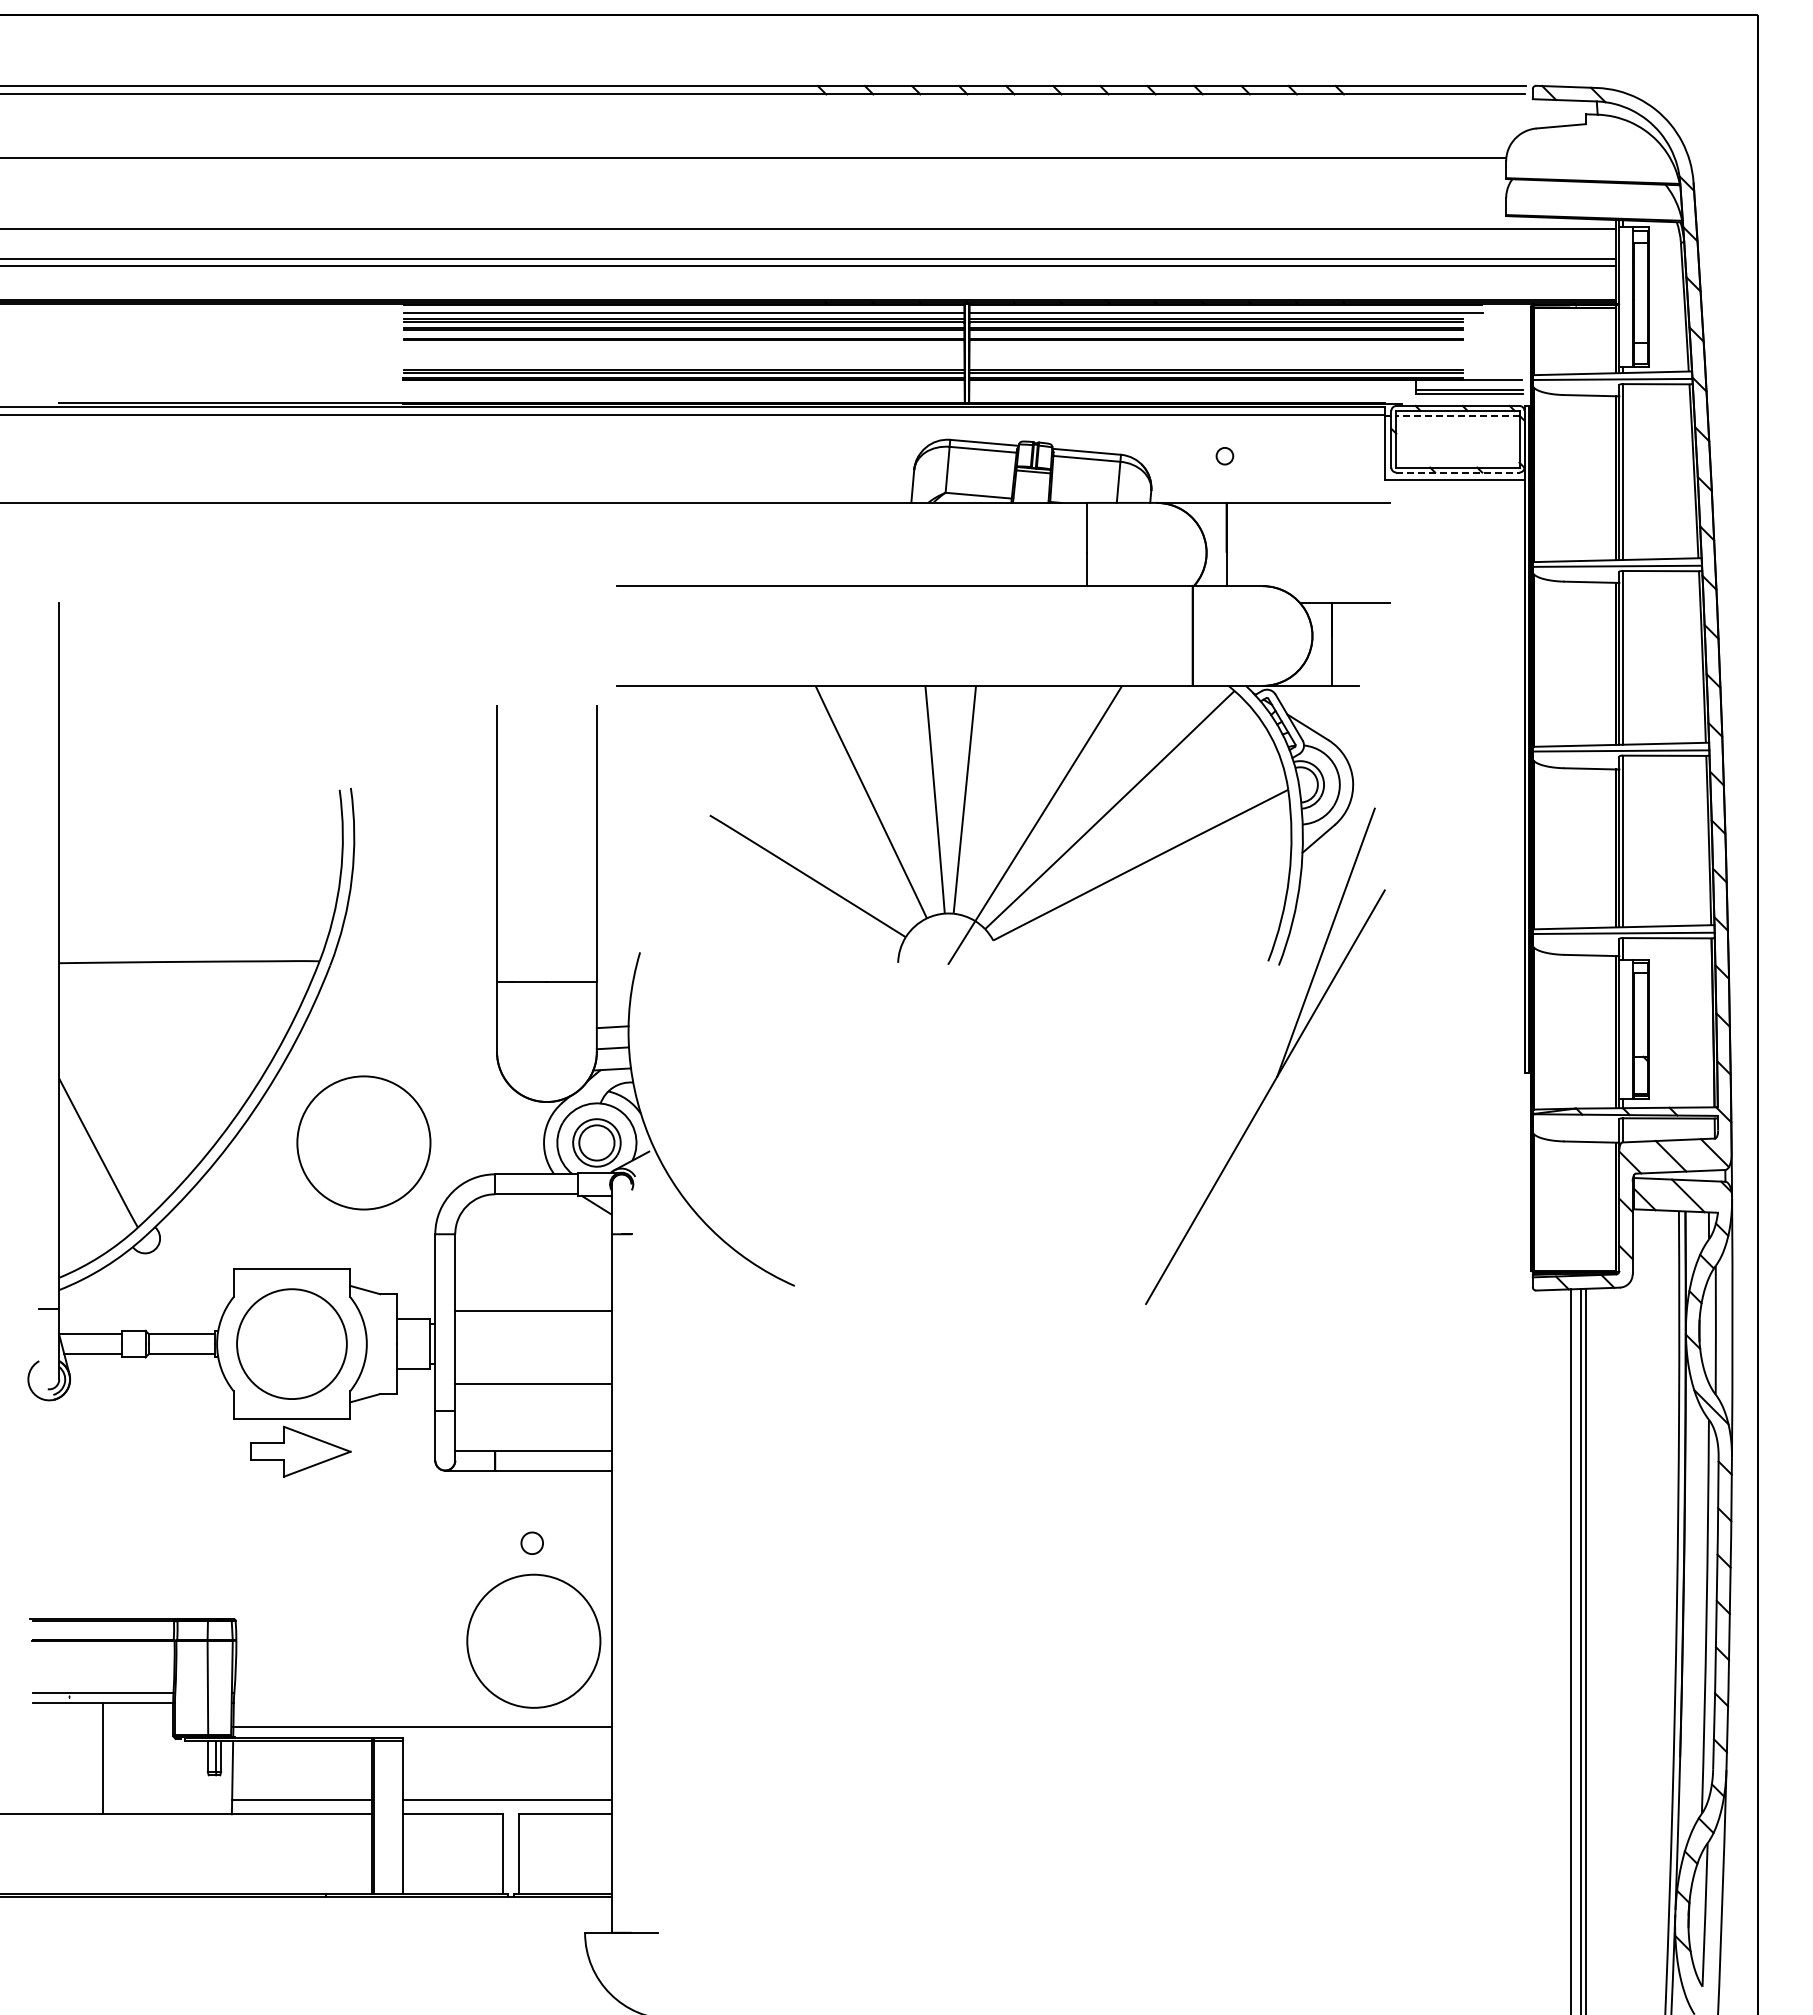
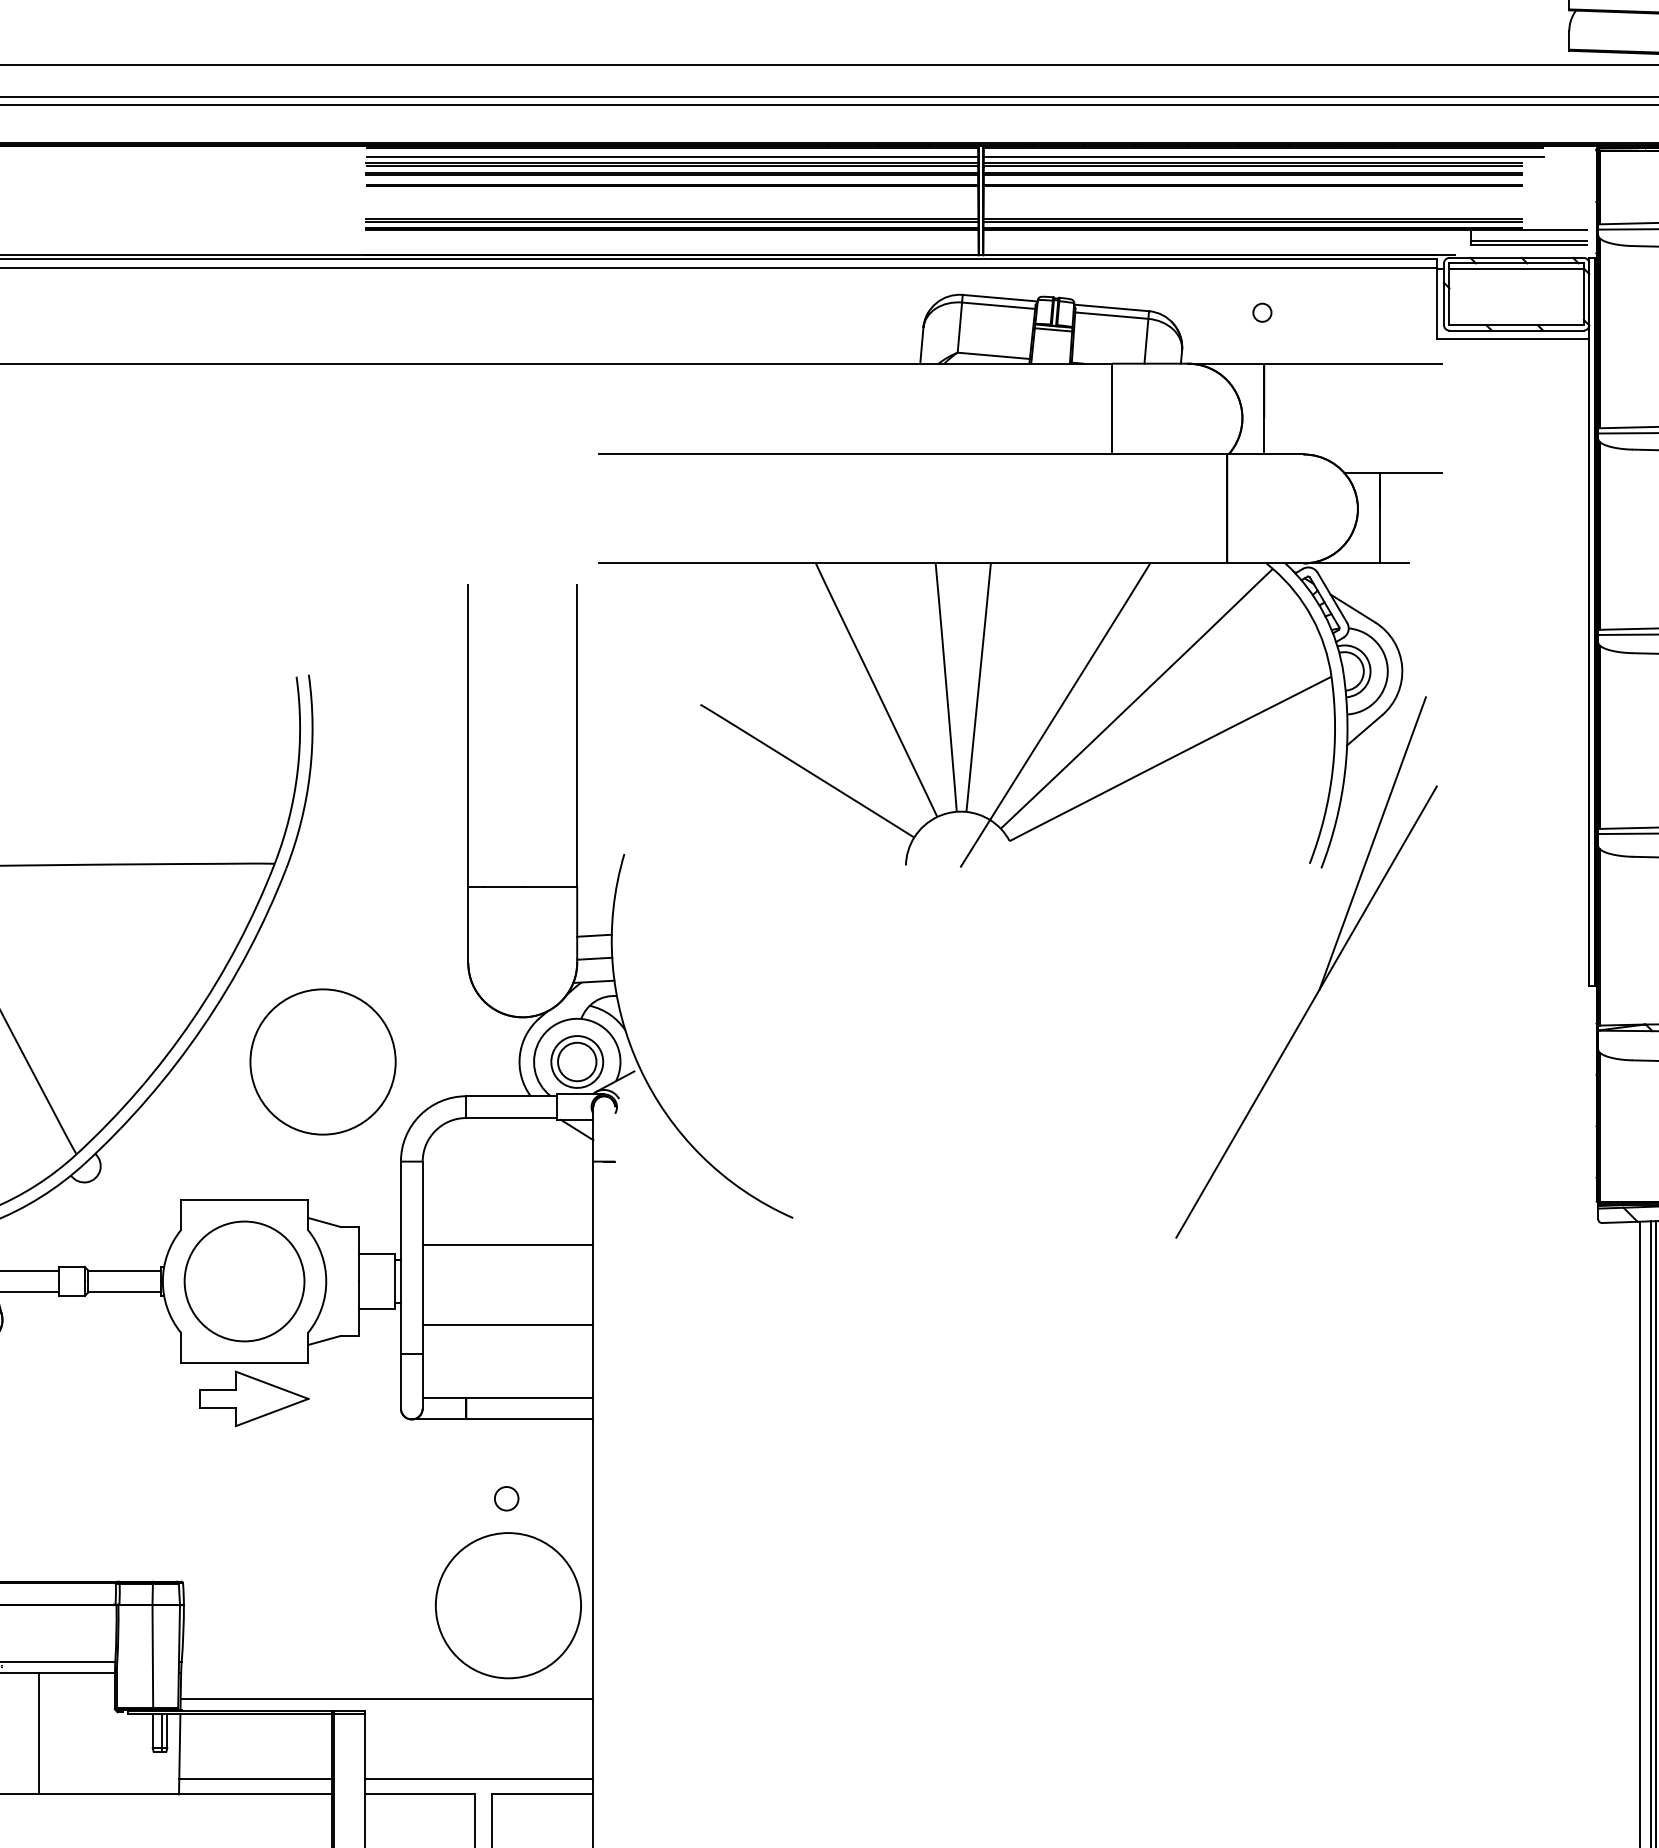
line: (1457, 415) -> (1516, 268), dashed -> solid
line: (1457, 472) -> (1516, 330), dashed -> solid

